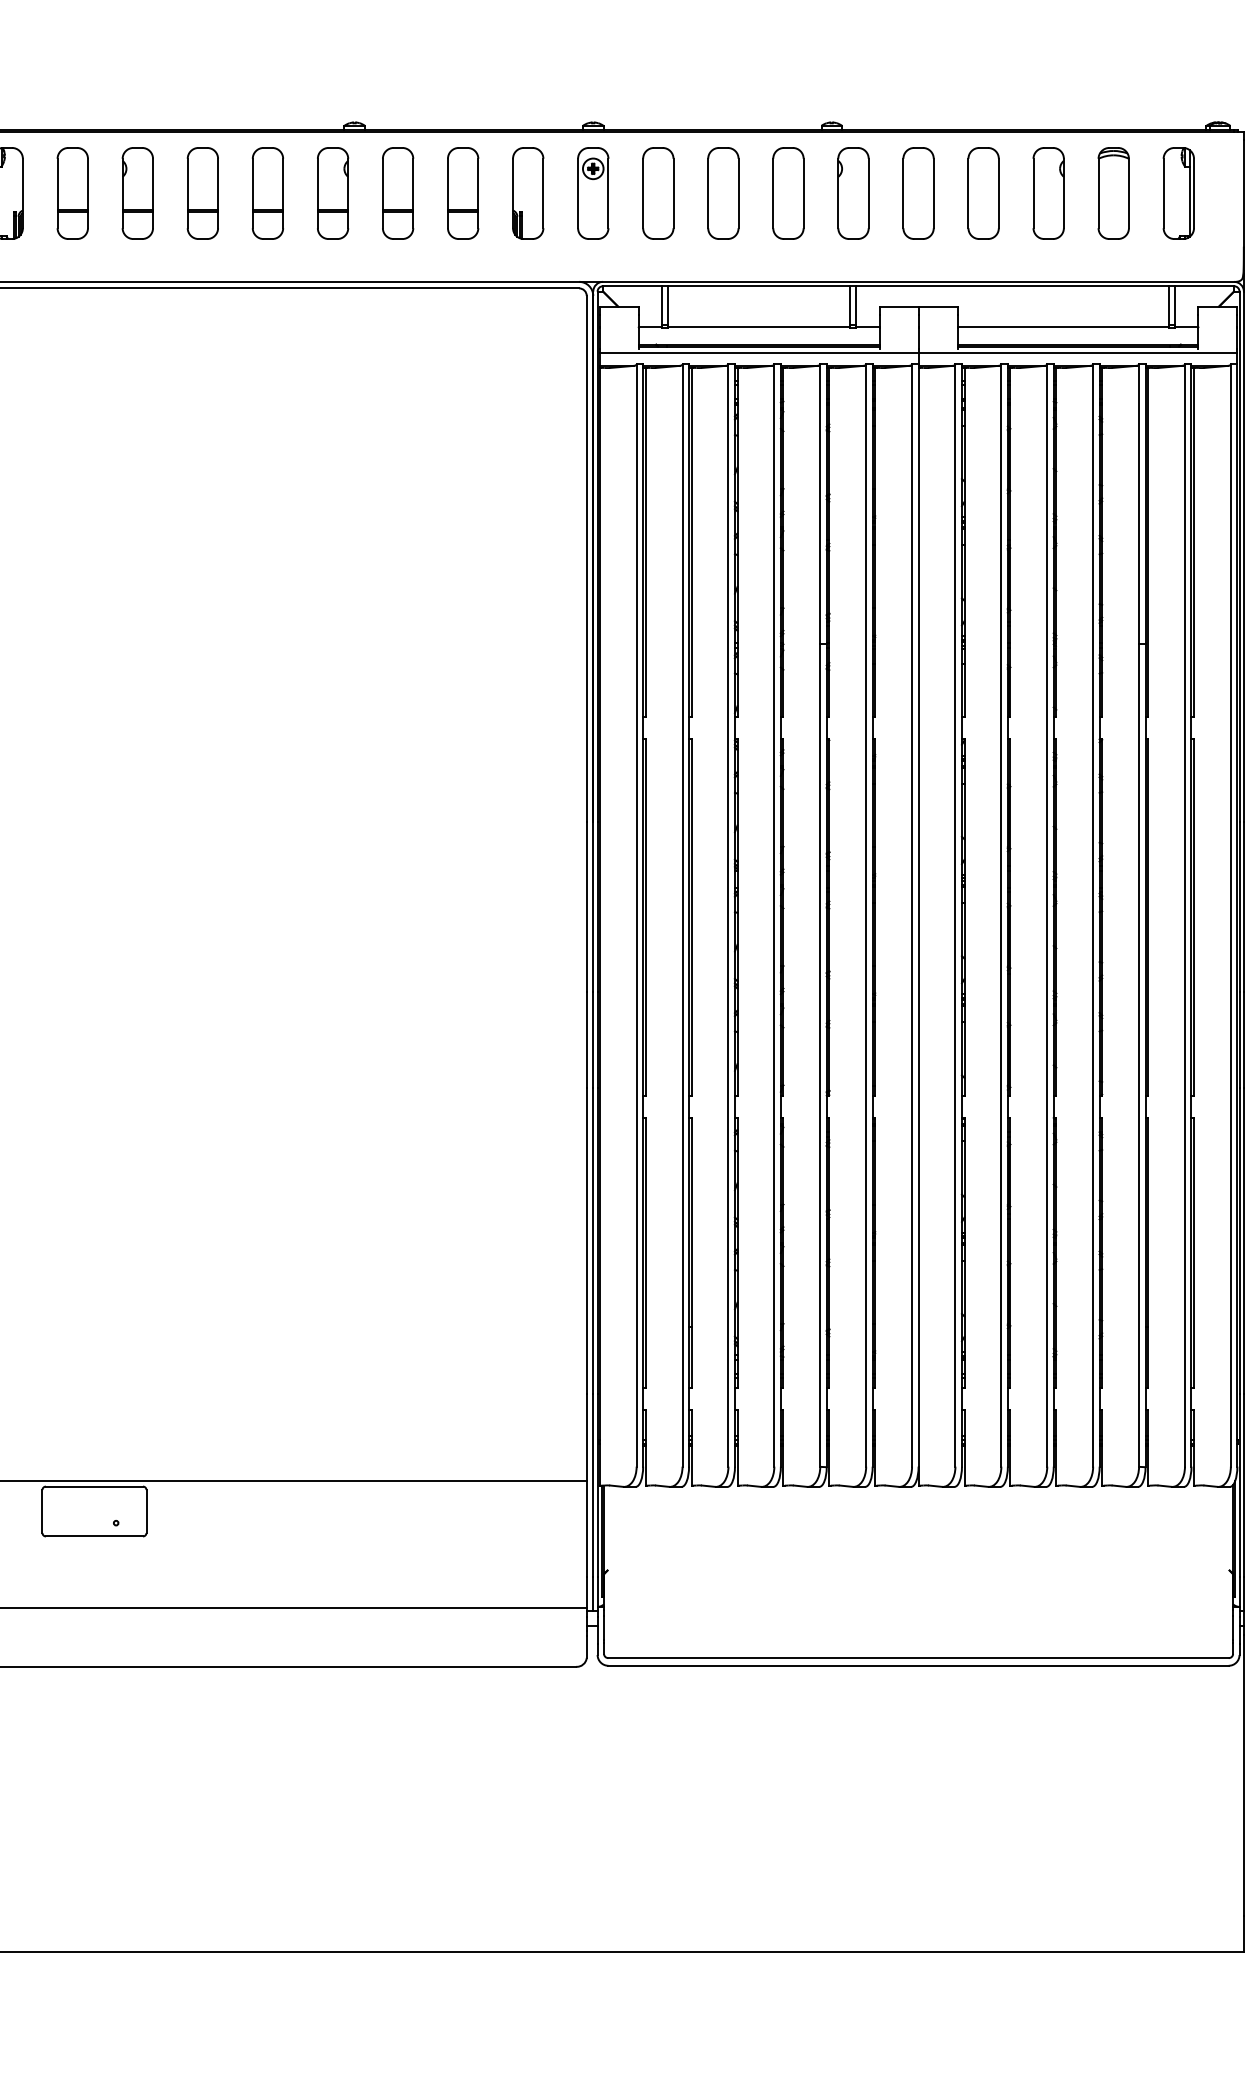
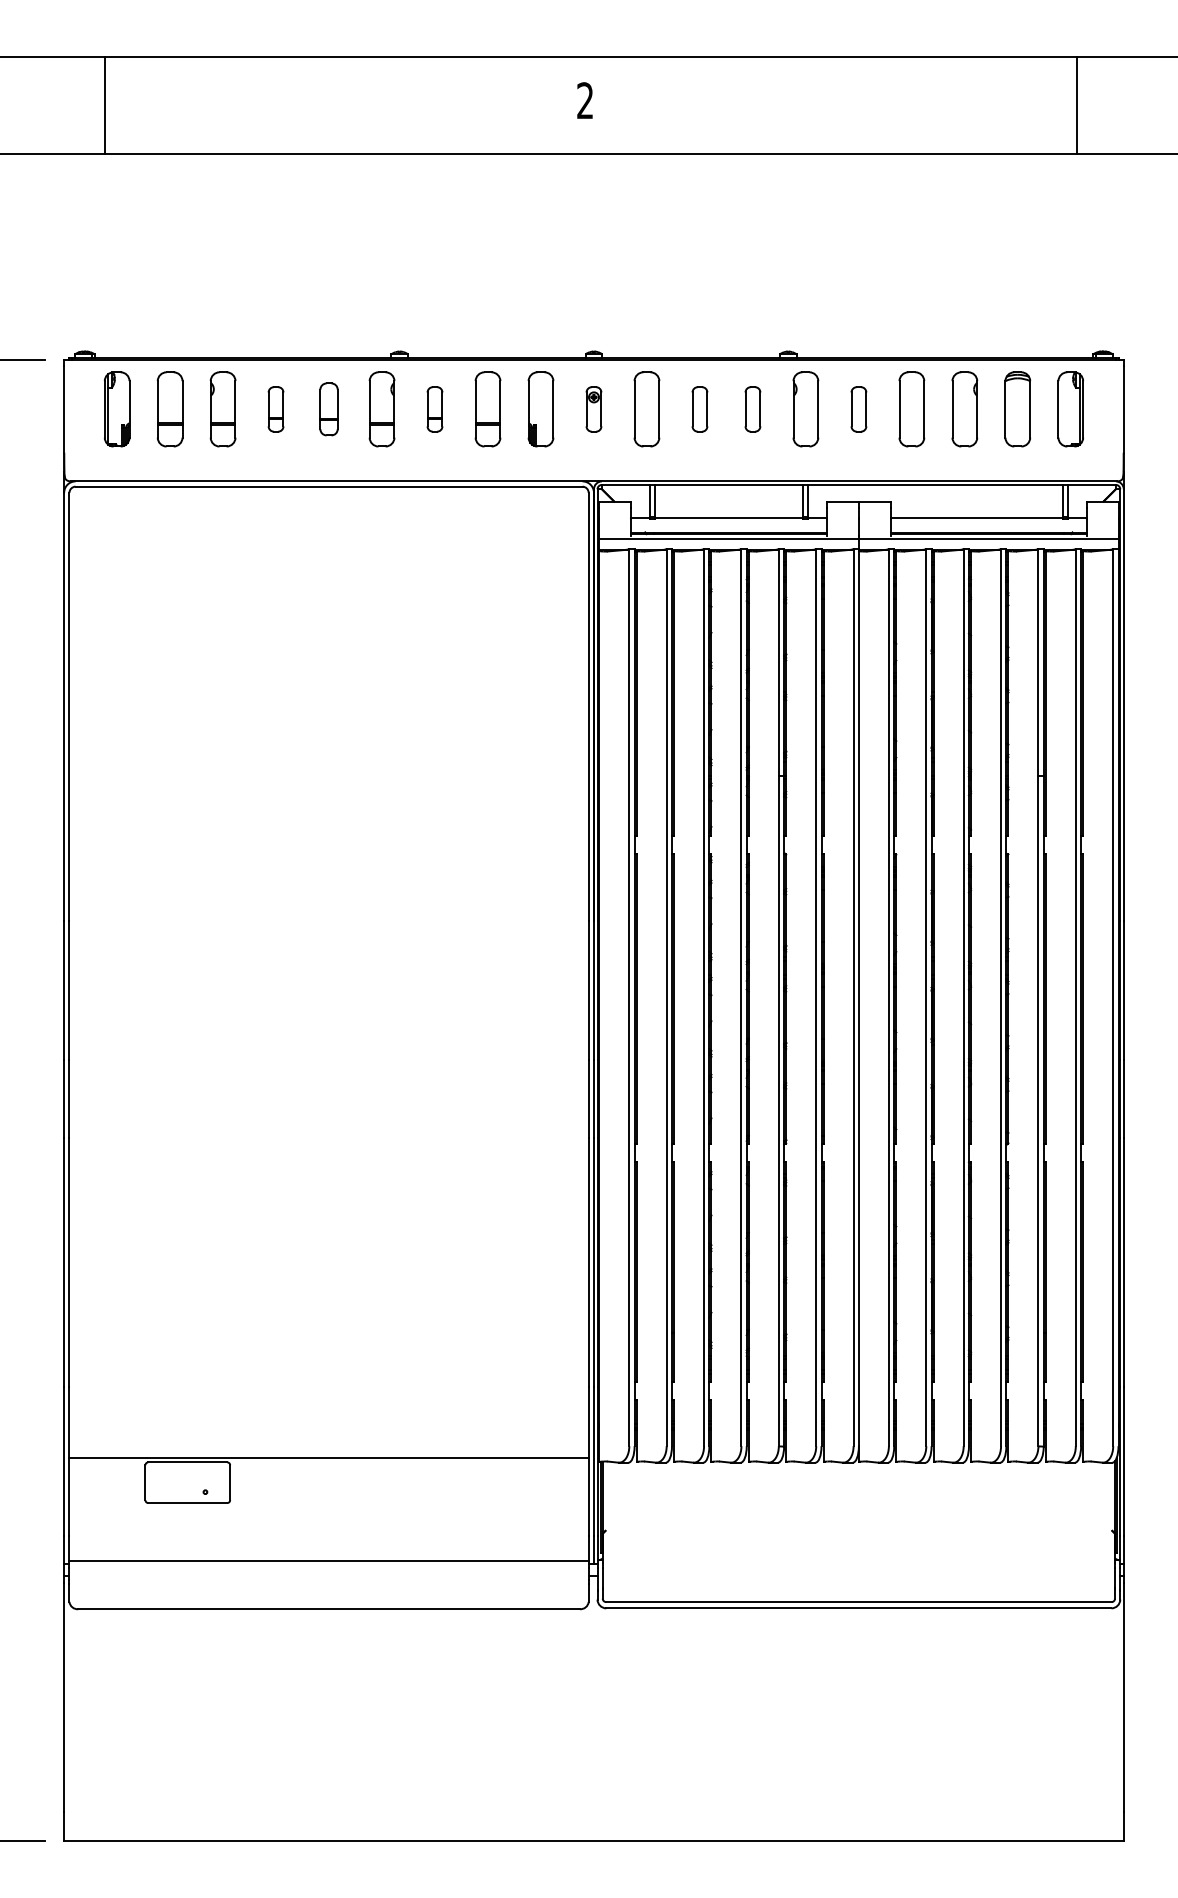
part: (202, 193) -> (275, 409), size x0.6
part: (267, 193) -> (328, 409), size x0.7
part: (397, 193) -> (434, 409), size x0.6
part: (592, 193) -> (593, 409), size x0.6
part: (722, 193) -> (699, 409), size x0.6
part: (787, 193) -> (752, 409), size x0.6
part: (918, 193) -> (858, 409), size x0.6

